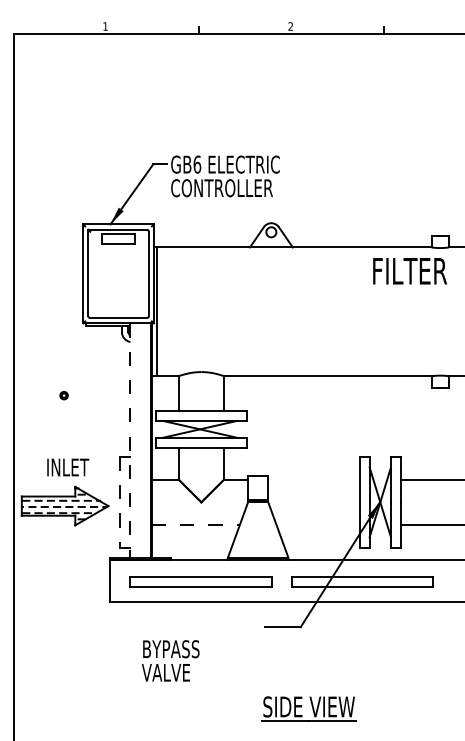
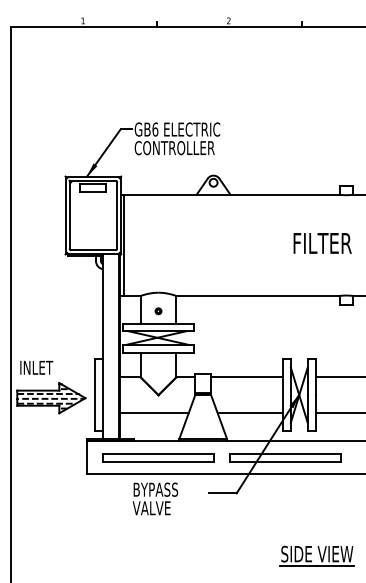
text: (409, 271) -> (322, 243), moved
part: (64, 395) -> (158, 311), moved
line: (130, 441) -> (102, 347), dashed -> solid
text: (67, 467) -> (36, 367), moved
line: (313, 479) -> (246, 377), added
line: (119, 502) -> (94, 395), dashed -> solid
line: (196, 525) -> (154, 413), dashed -> solid
line: (317, 525) -> (249, 413), added
text: (169, 660) -> (154, 498), moved
part: (308, 708) -> (316, 555), moved

